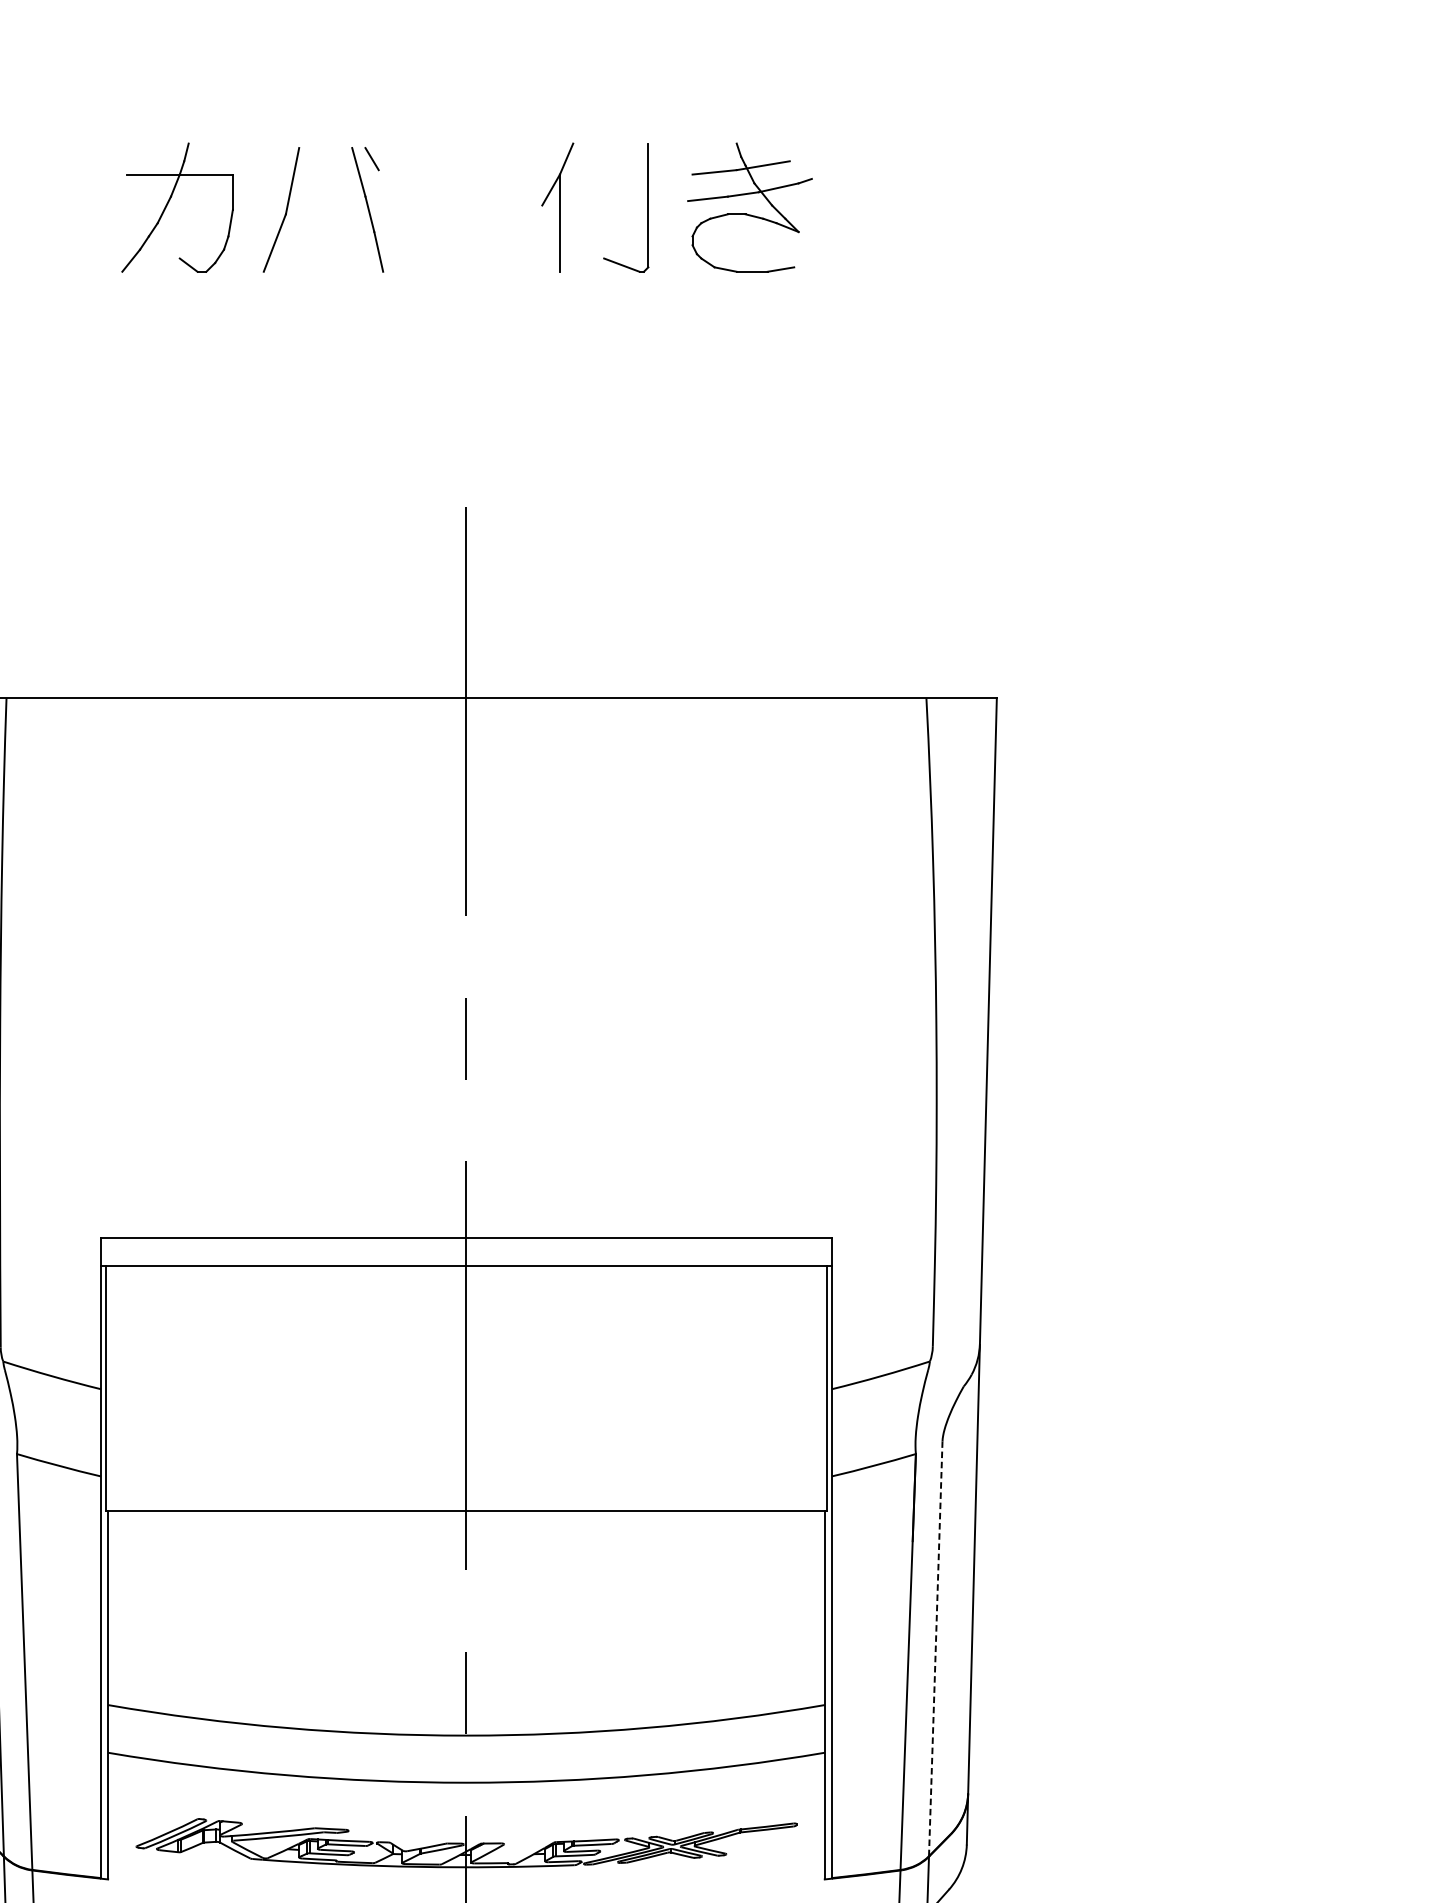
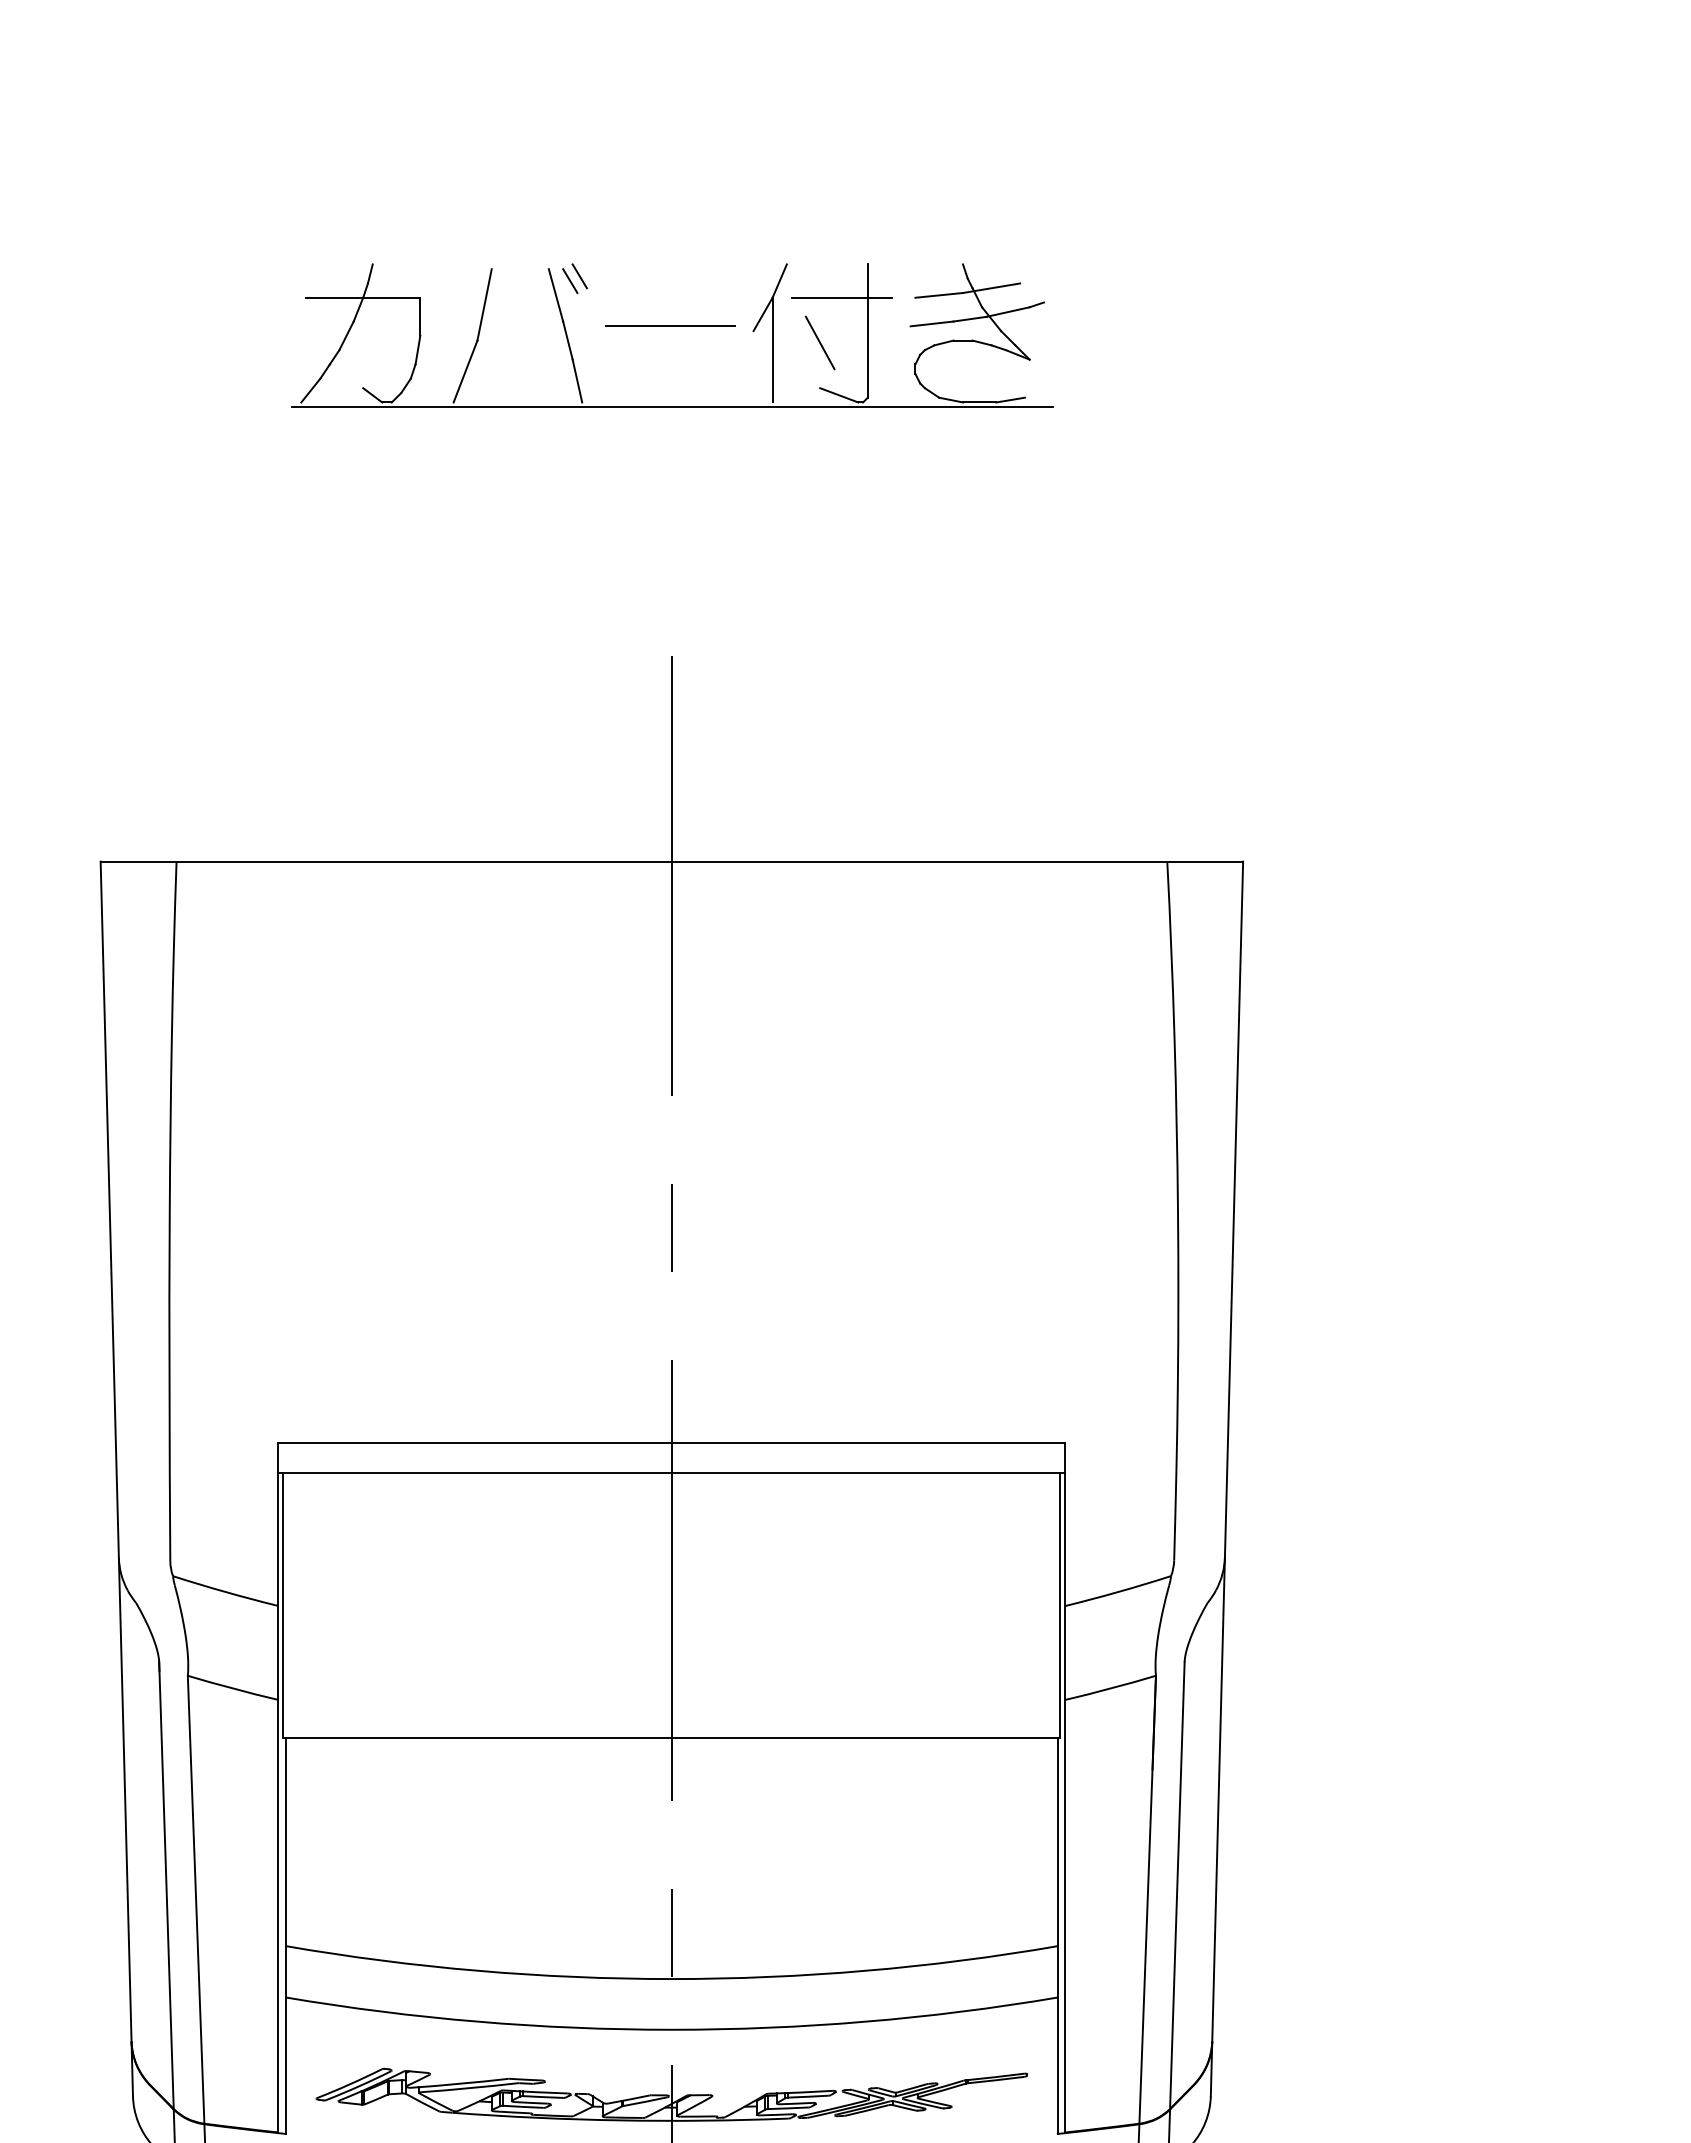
line: (380, 154) -> (579, 276), added
line: (623, 174) -> (841, 297), added
line: (464, 201) -> (669, 326), added
line: (603, 216) -> (819, 342), added
line: (467, 276) -> (672, 407), added
line: (935, 1648) -> (1177, 1885), dashed -> solid

